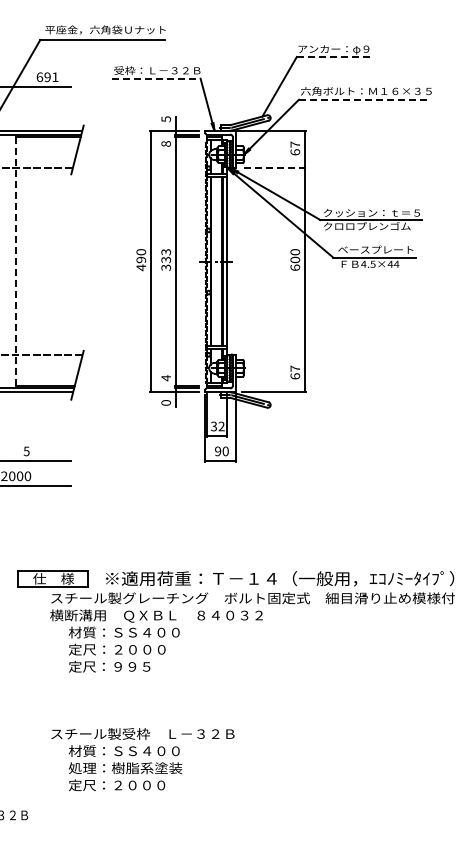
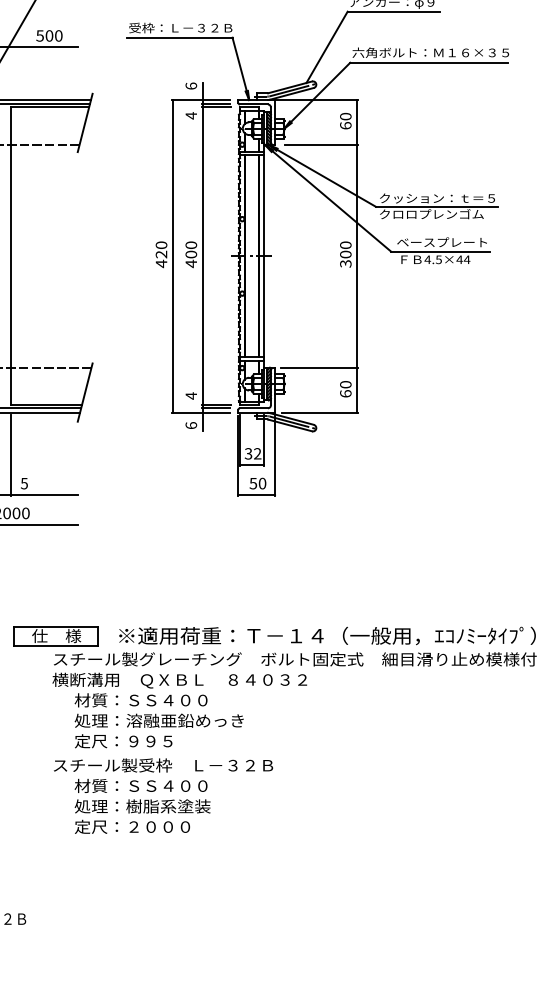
line: (335, 57) -> (393, 12), dashed -> solid
text: (47, 77) -> (49, 36), 691 -> 500
line: (156, 78) -> (179, 37), dashed -> solid
line: (365, 99) -> (429, 62), dashed -> solid
text: (165, 119) -> (190, 86), 5 -> 6
text: (165, 143) -> (190, 115), 8 -> 4
text: (295, 144) -> (346, 116), 67 -> 60
line: (275, 168) -> (322, 145), dashed -> solid
text: (141, 259) -> (161, 254), 490 -> 420
text: (165, 260) -> (190, 255), 333 -> 400
line: (15, 261) -> (11, 256), dashed -> solid
text: (295, 267) -> (346, 263), 600 -> 300
line: (273, 354) -> (319, 367), added
text: (295, 368) -> (346, 384), 67 -> 60
text: (165, 402) -> (190, 425), 0 -> 6
line: (15, 427) -> (11, 455), added
text: (218, 451) -> (253, 483), 90 -> 50
text: (138, 649) -> (158, 720), 定尺：２０００ -> 処理：溶融亜鉛めっき
text: (142, 759) -> (162, 796), moved

